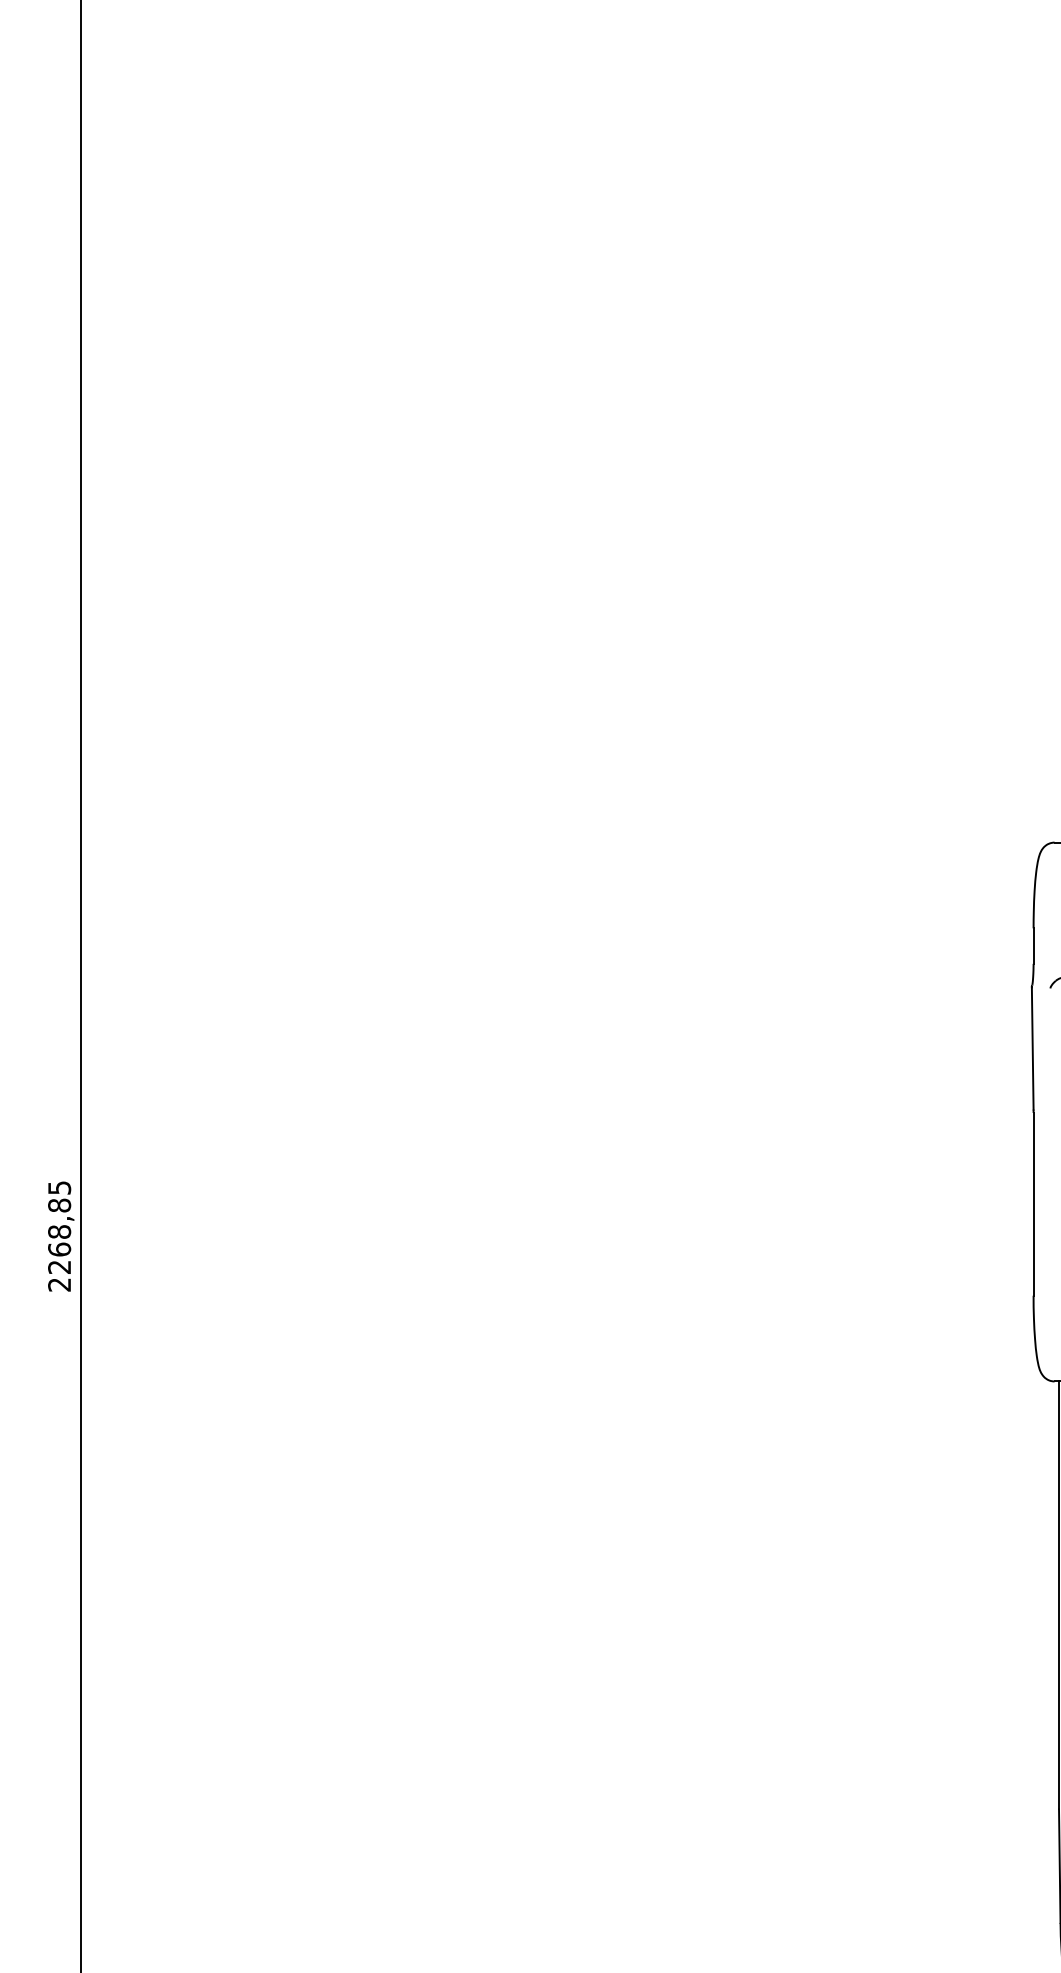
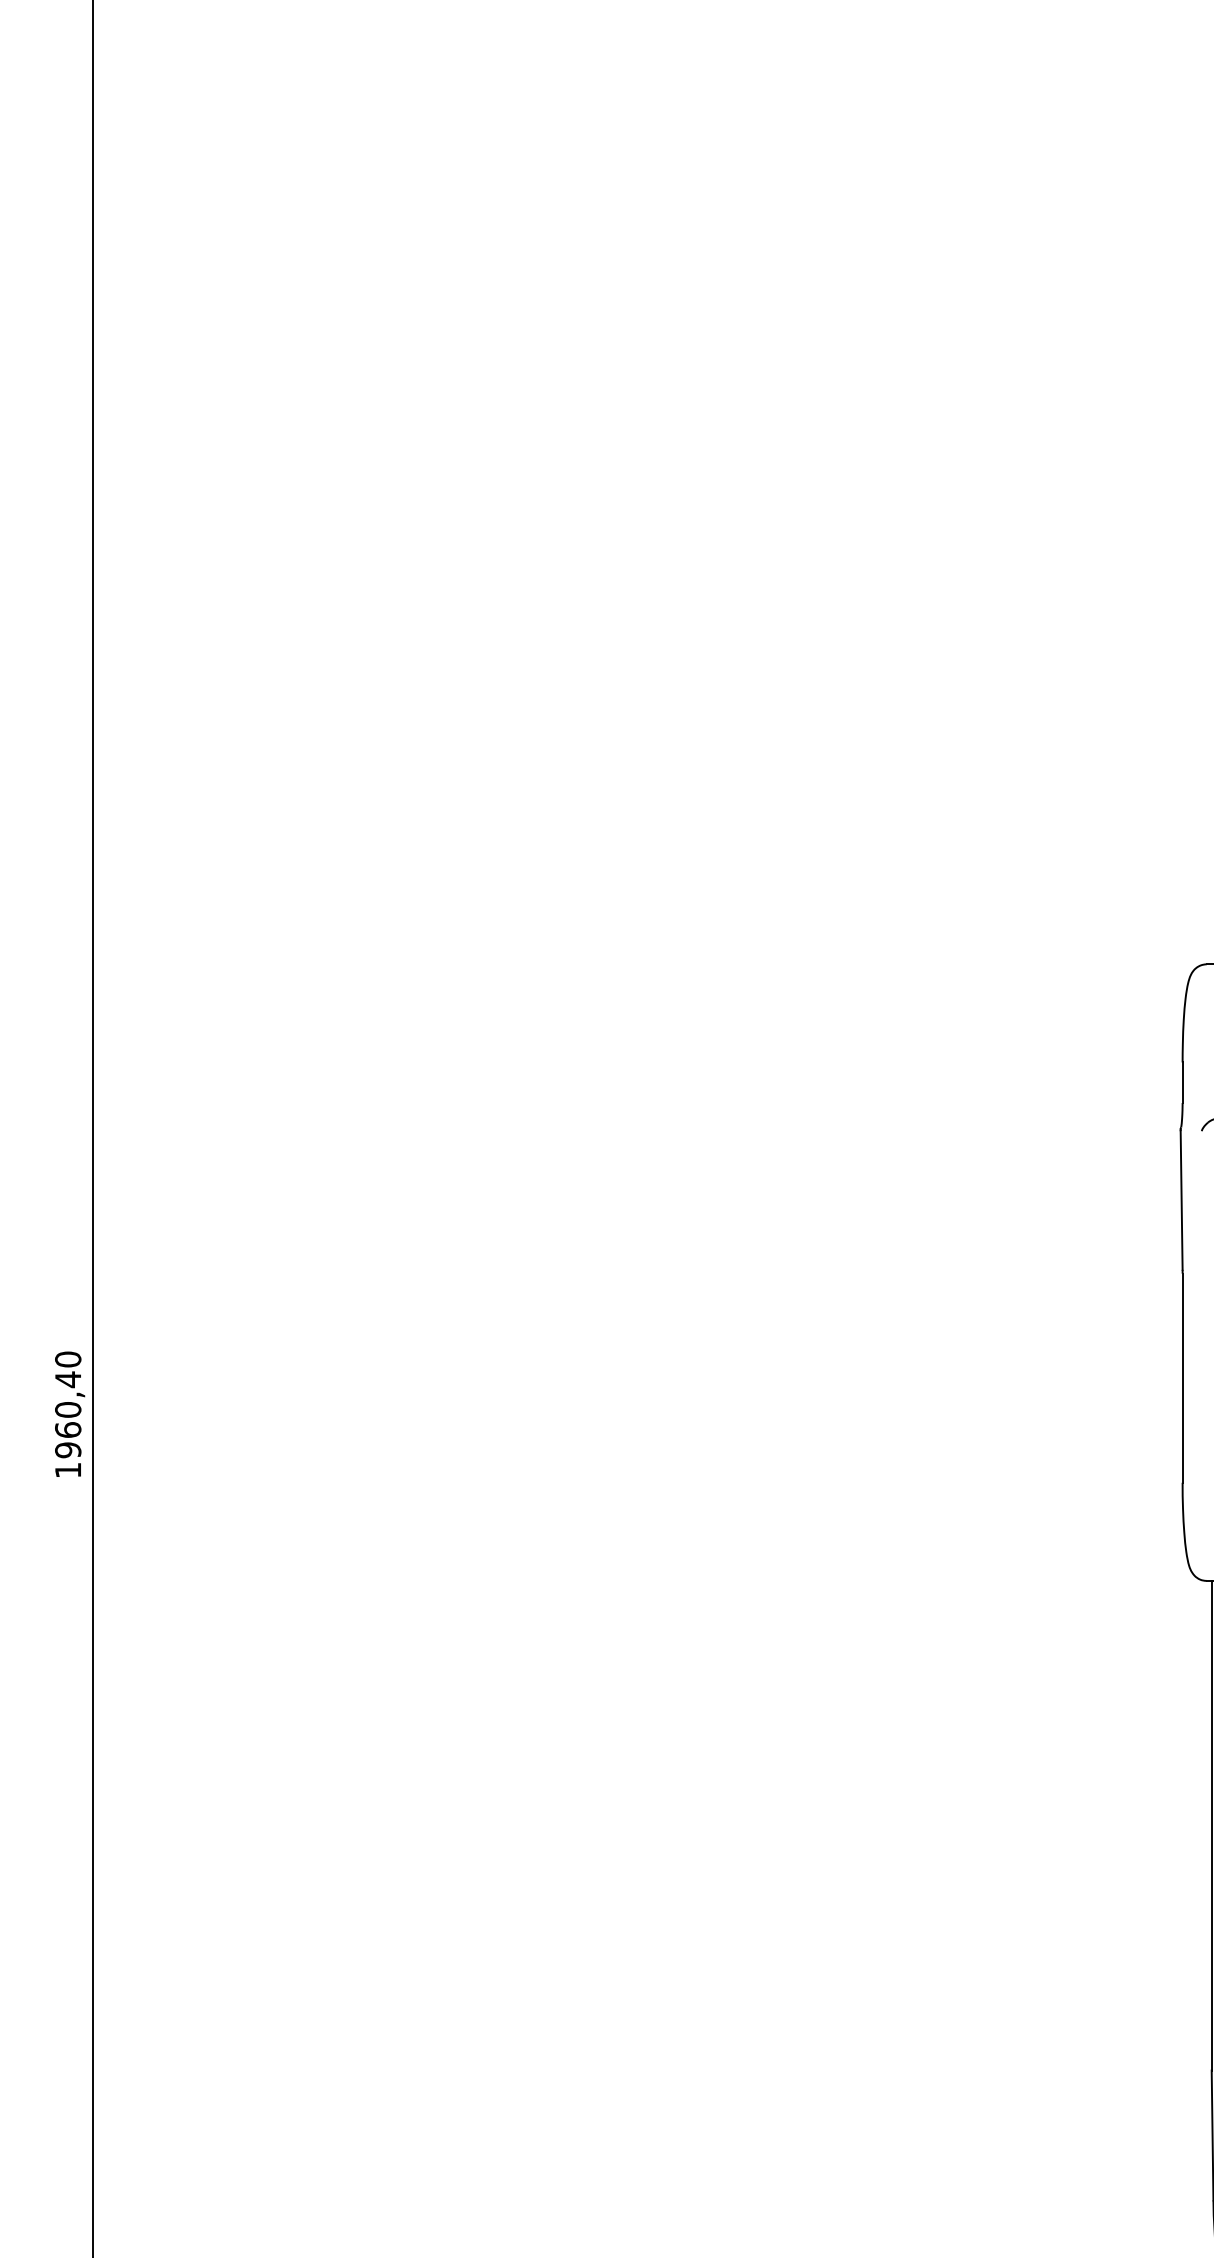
text: (59, 1236) -> (68, 1414), 2268,85 -> 1960,40

